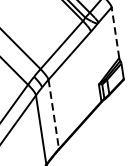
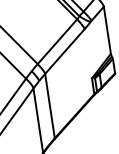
line: (115, 32) -> (107, 30), dashed -> solid
line: (53, 114) -> (49, 106), dashed -> solid

